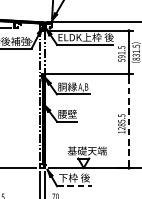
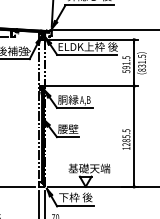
line: (129, 120) -> (134, 135), dashed -> solid
line: (74, 186) -> (75, 206), dashed -> solid

